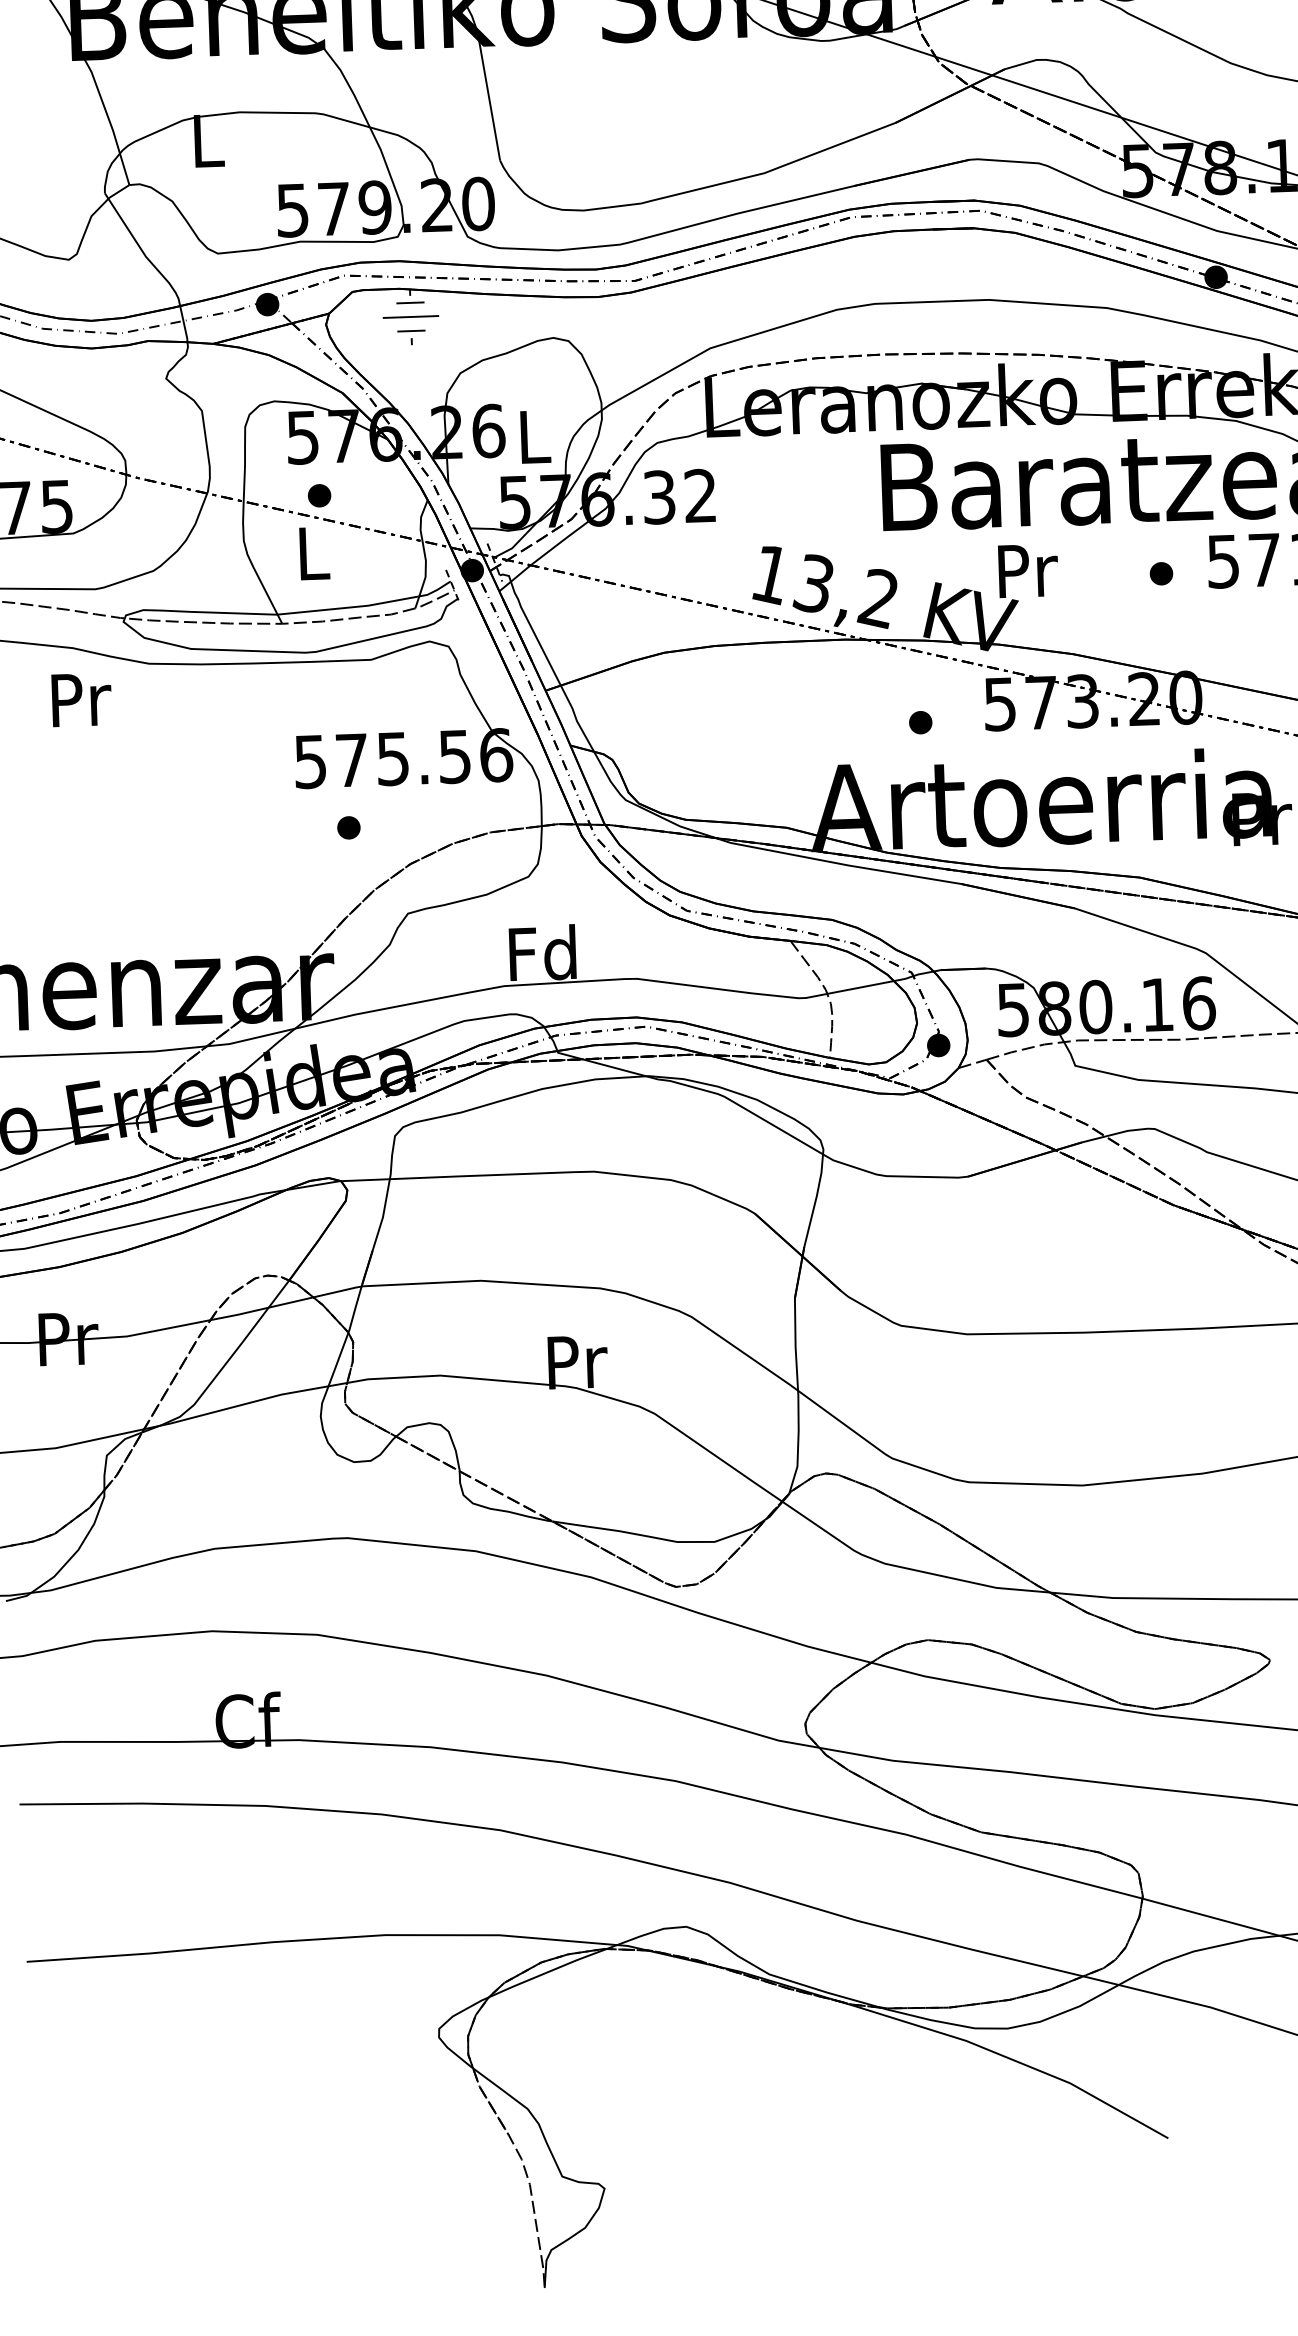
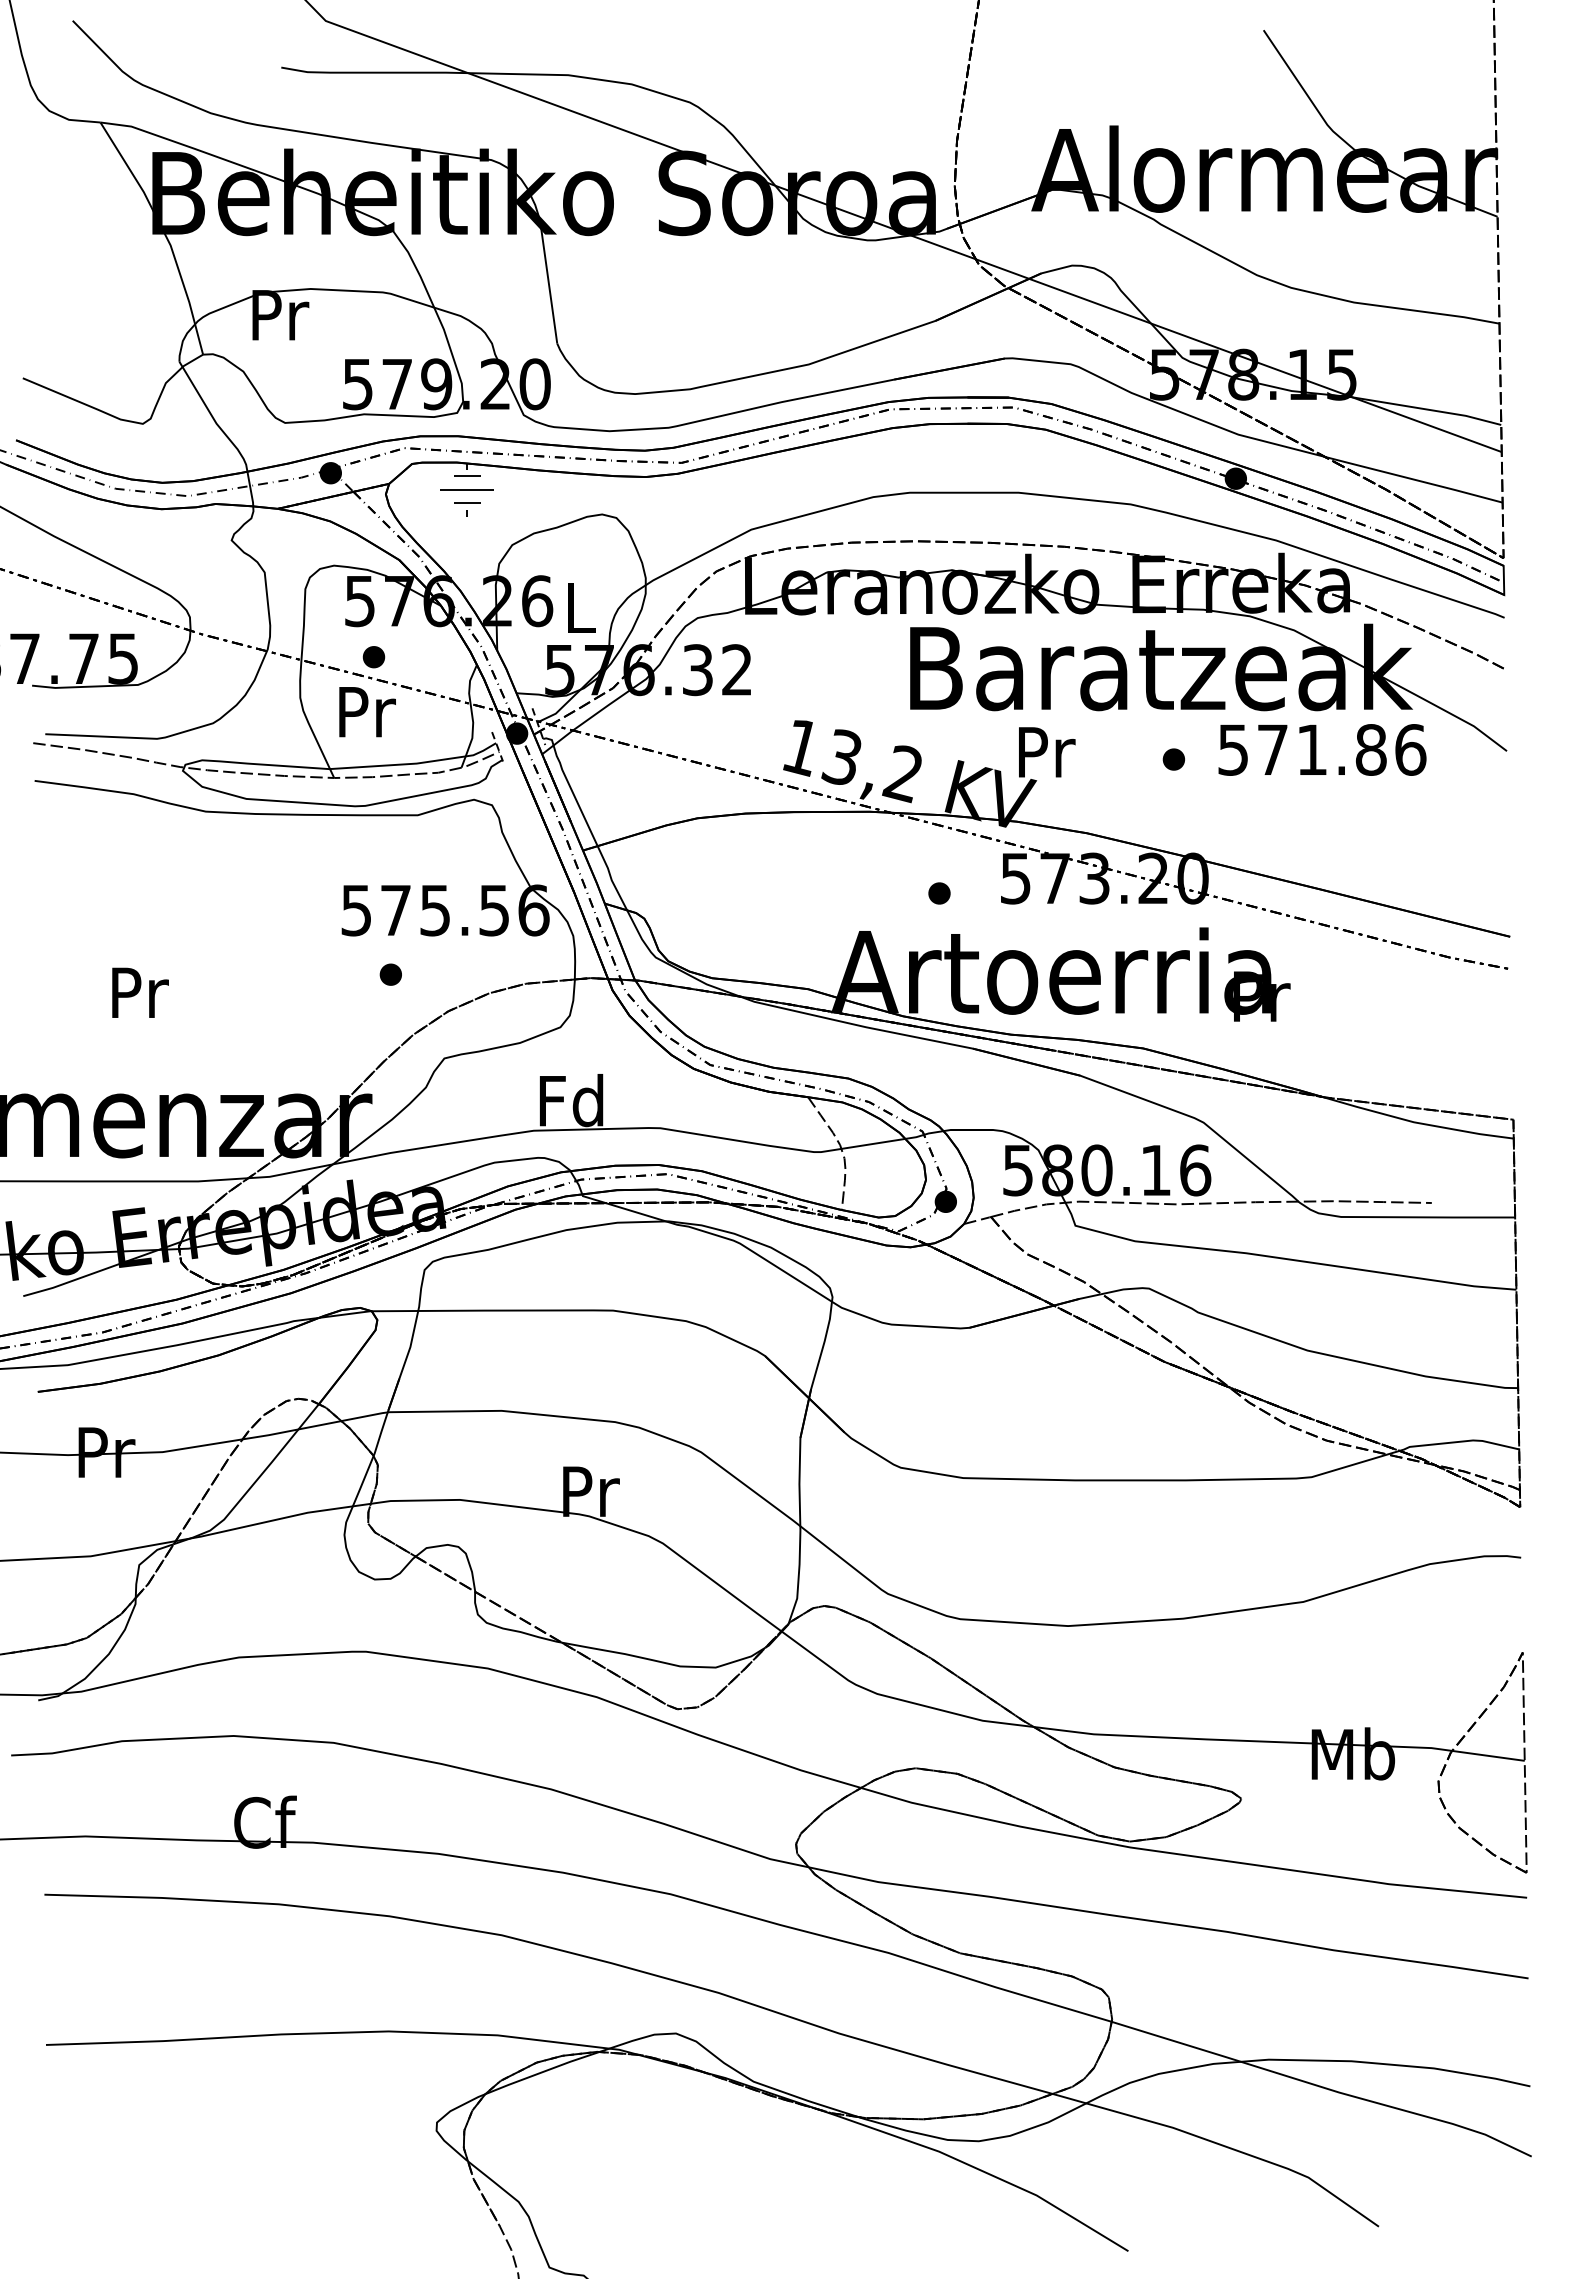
text: (209, 141) -> (280, 315), L -> Pr
text: (314, 553) -> (367, 712), L -> Pr
text: (81, 699) -> (140, 992), moved

